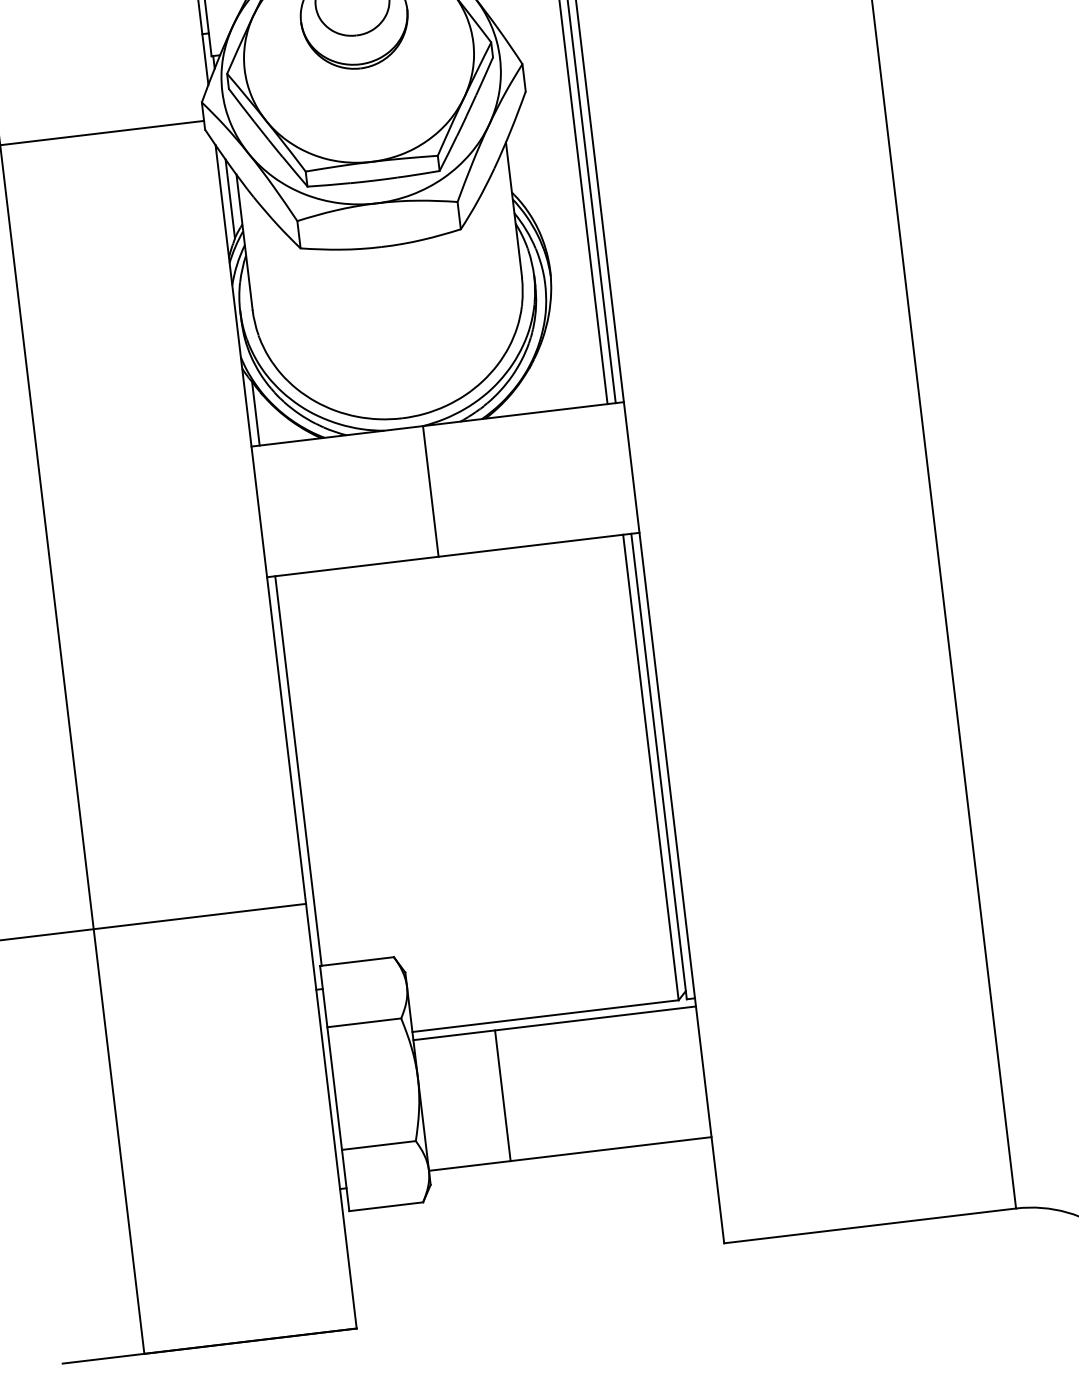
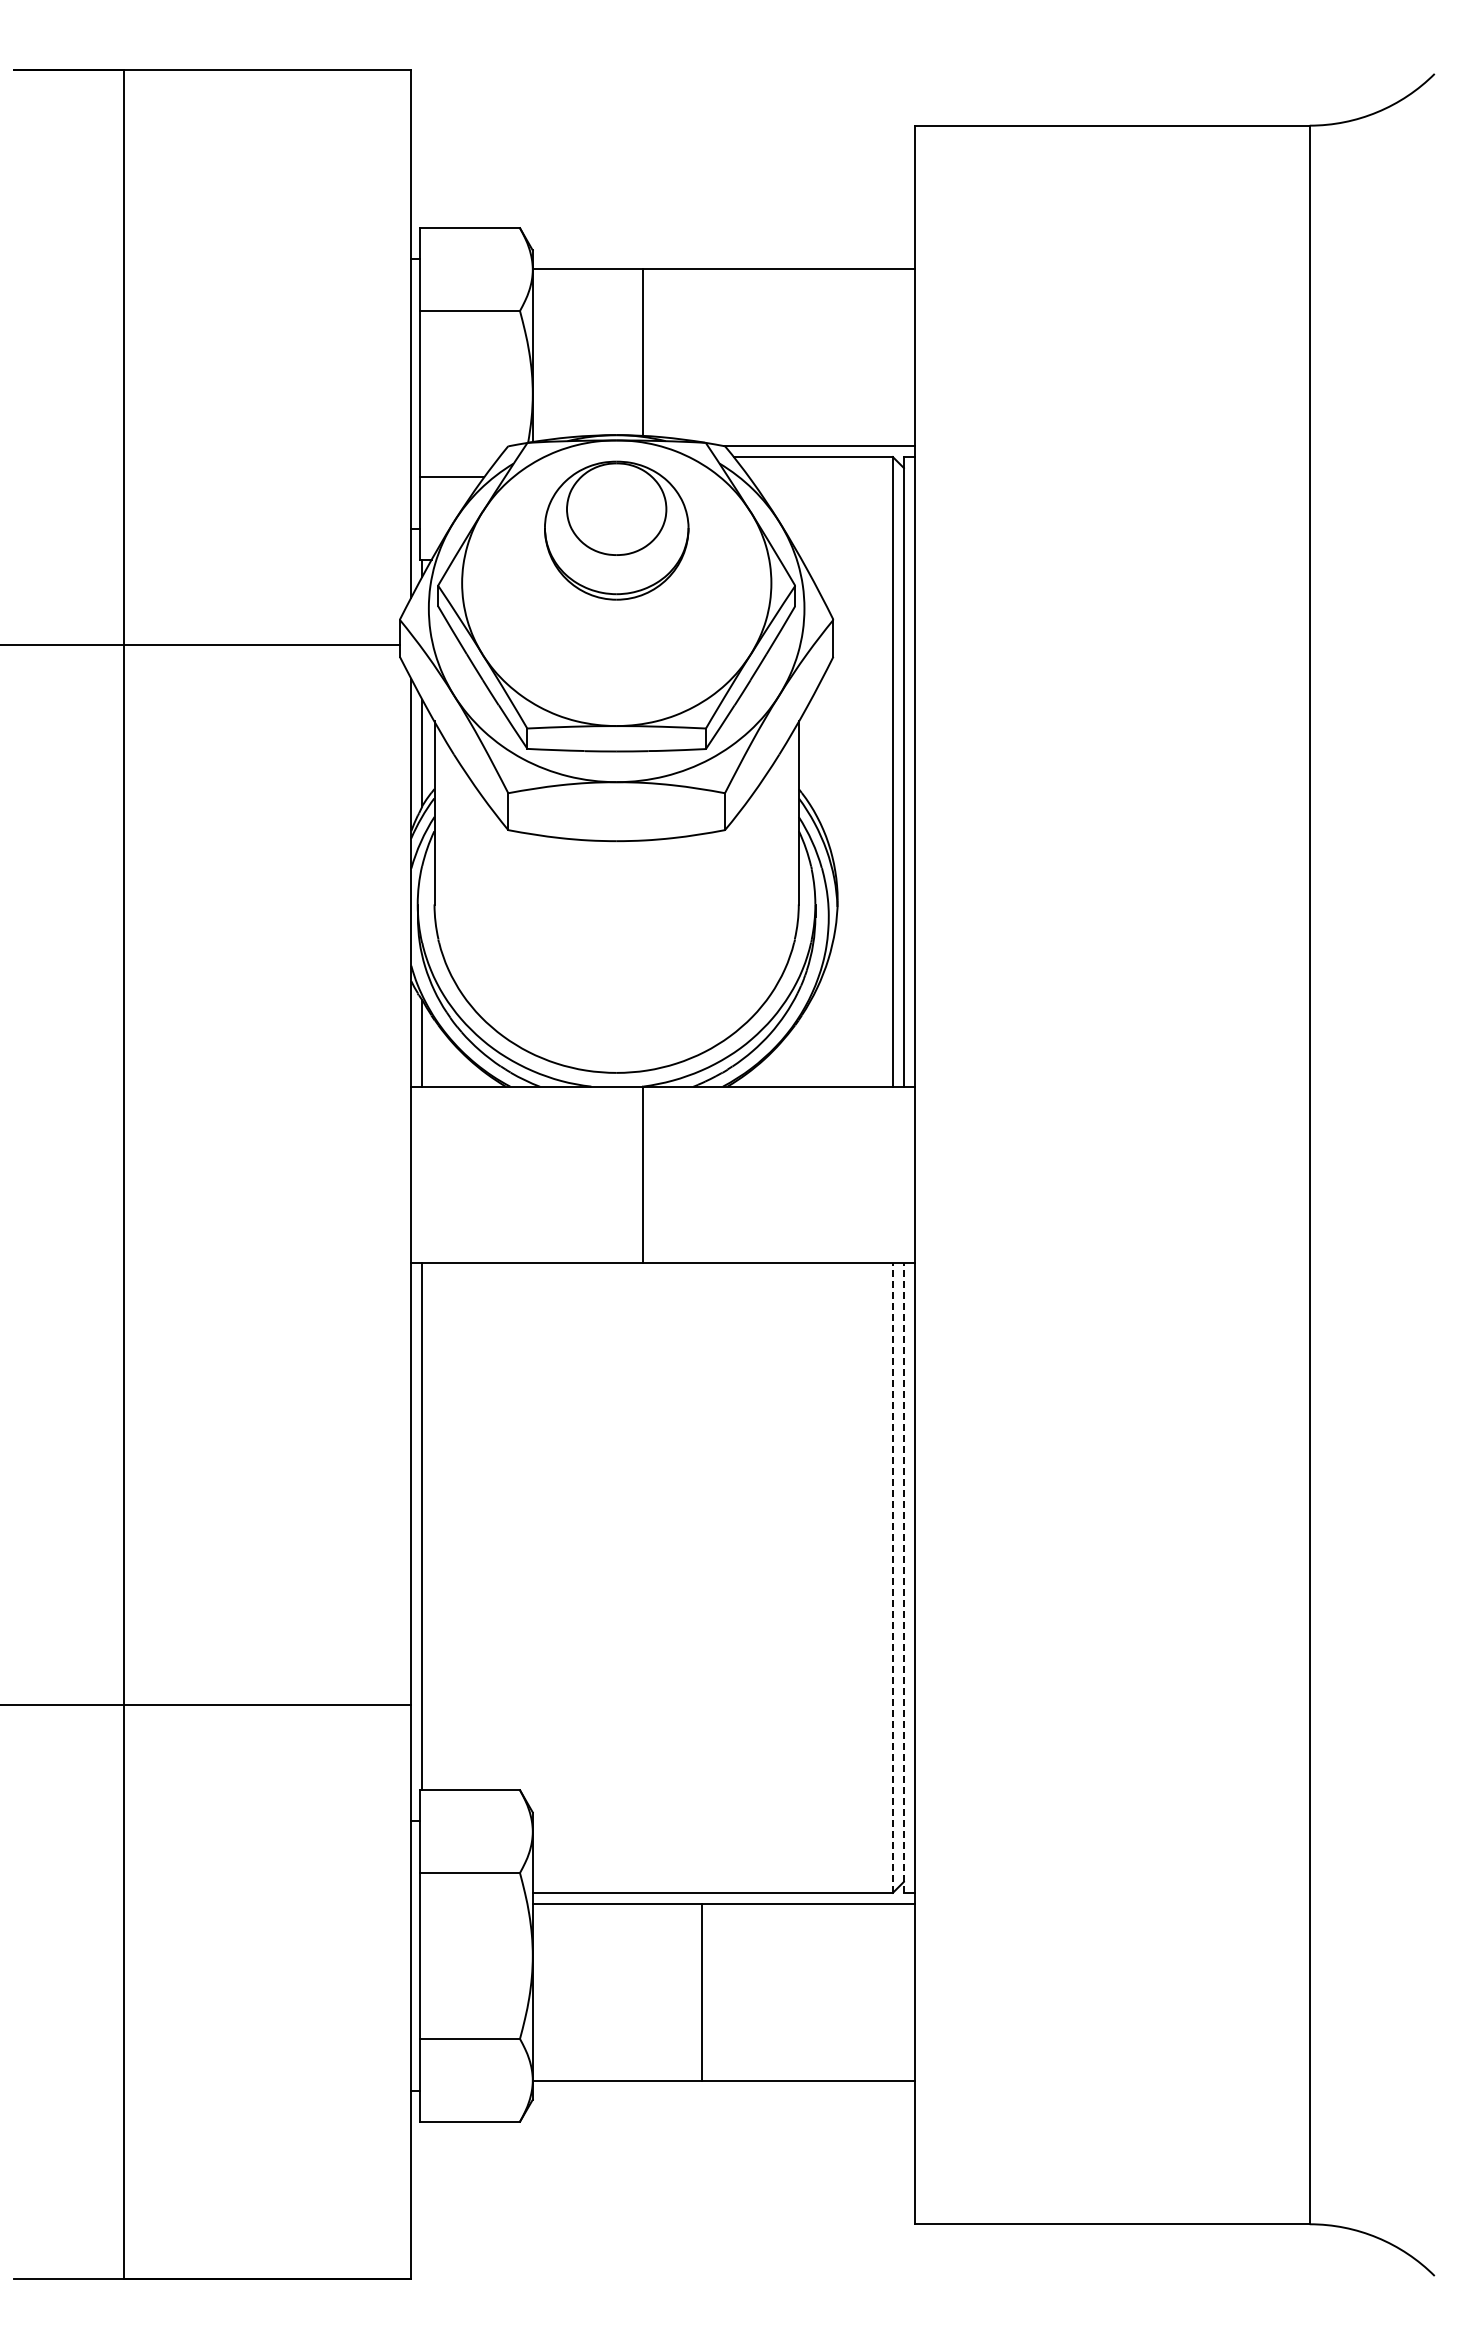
line: (658, 766) -> (903, 1578), solid -> dashed
line: (650, 767) -> (892, 1578), solid -> dashed
line: (502, 1095) -> (702, 1991), moved

